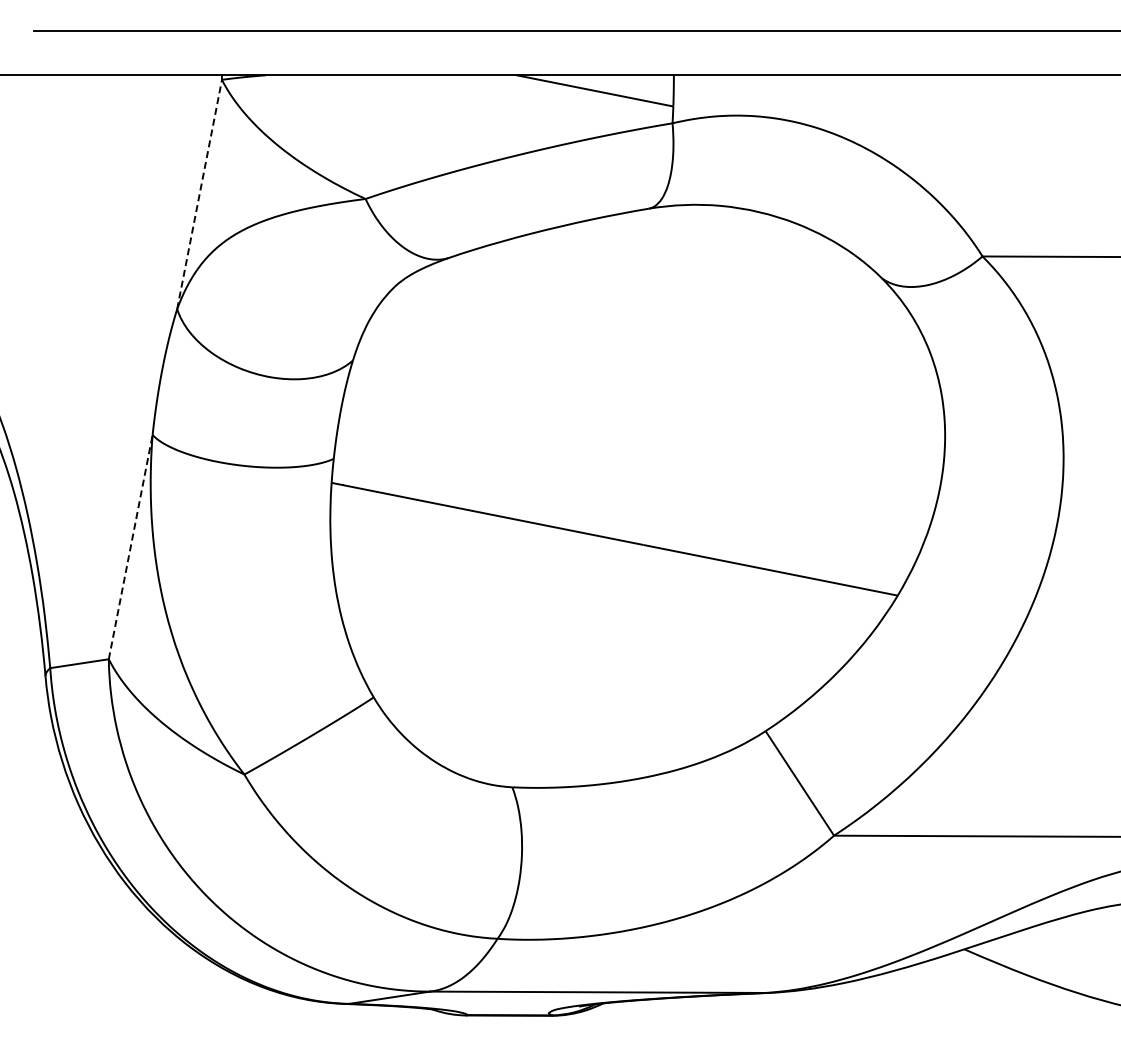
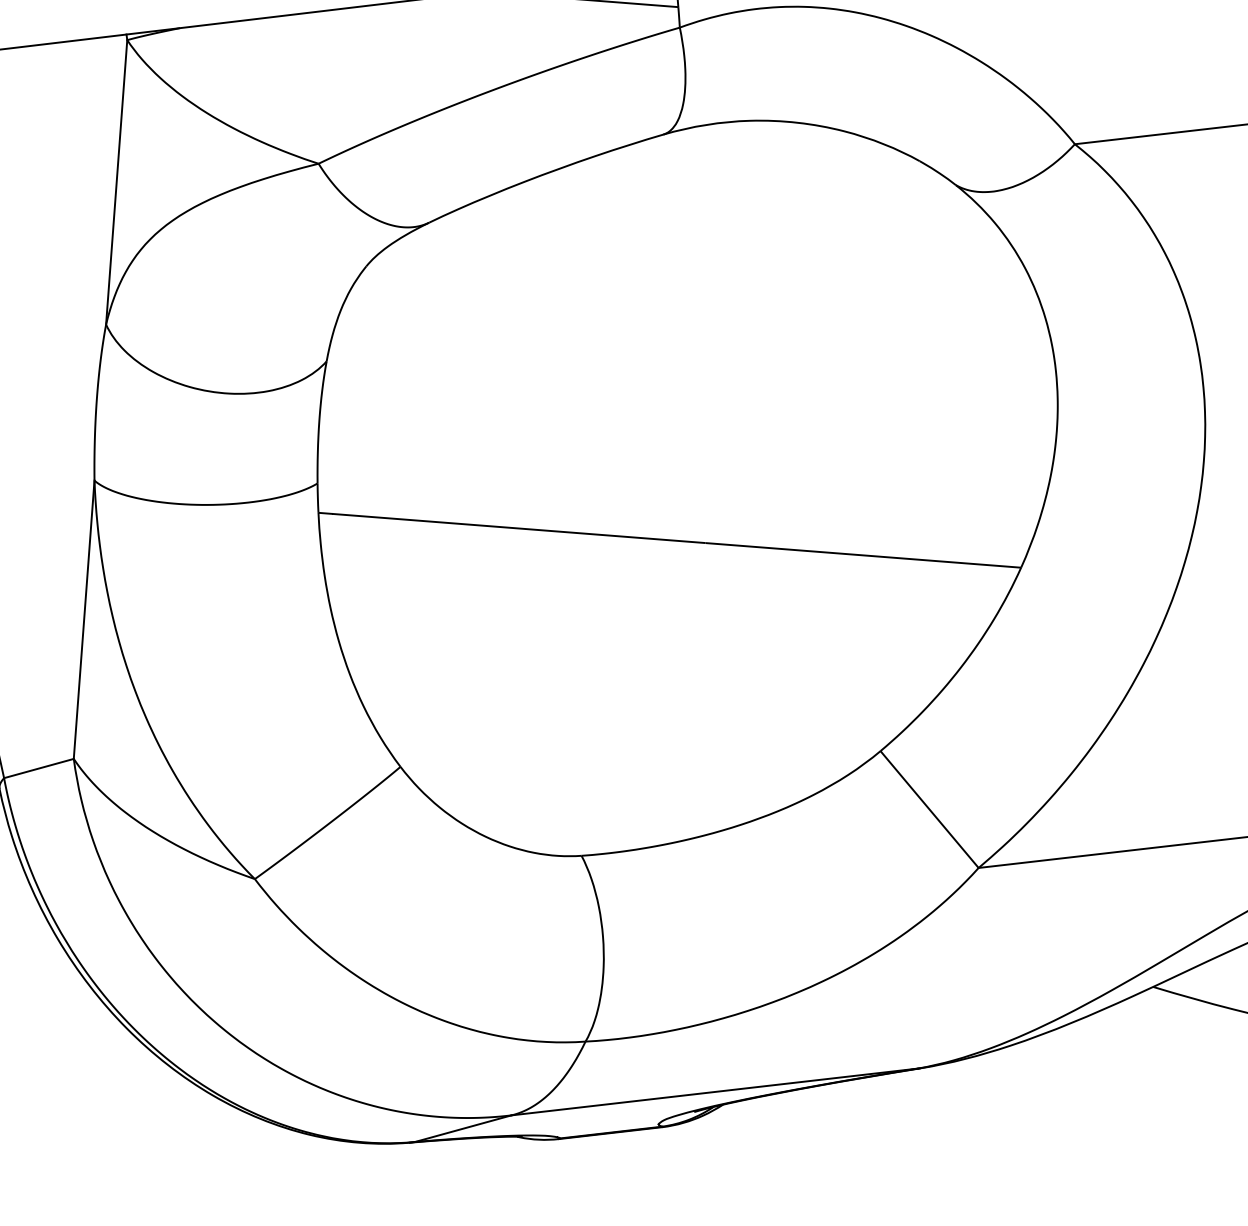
line: (199, 194) -> (116, 182), dashed -> solid
line: (130, 546) -> (83, 619), dashed -> solid

